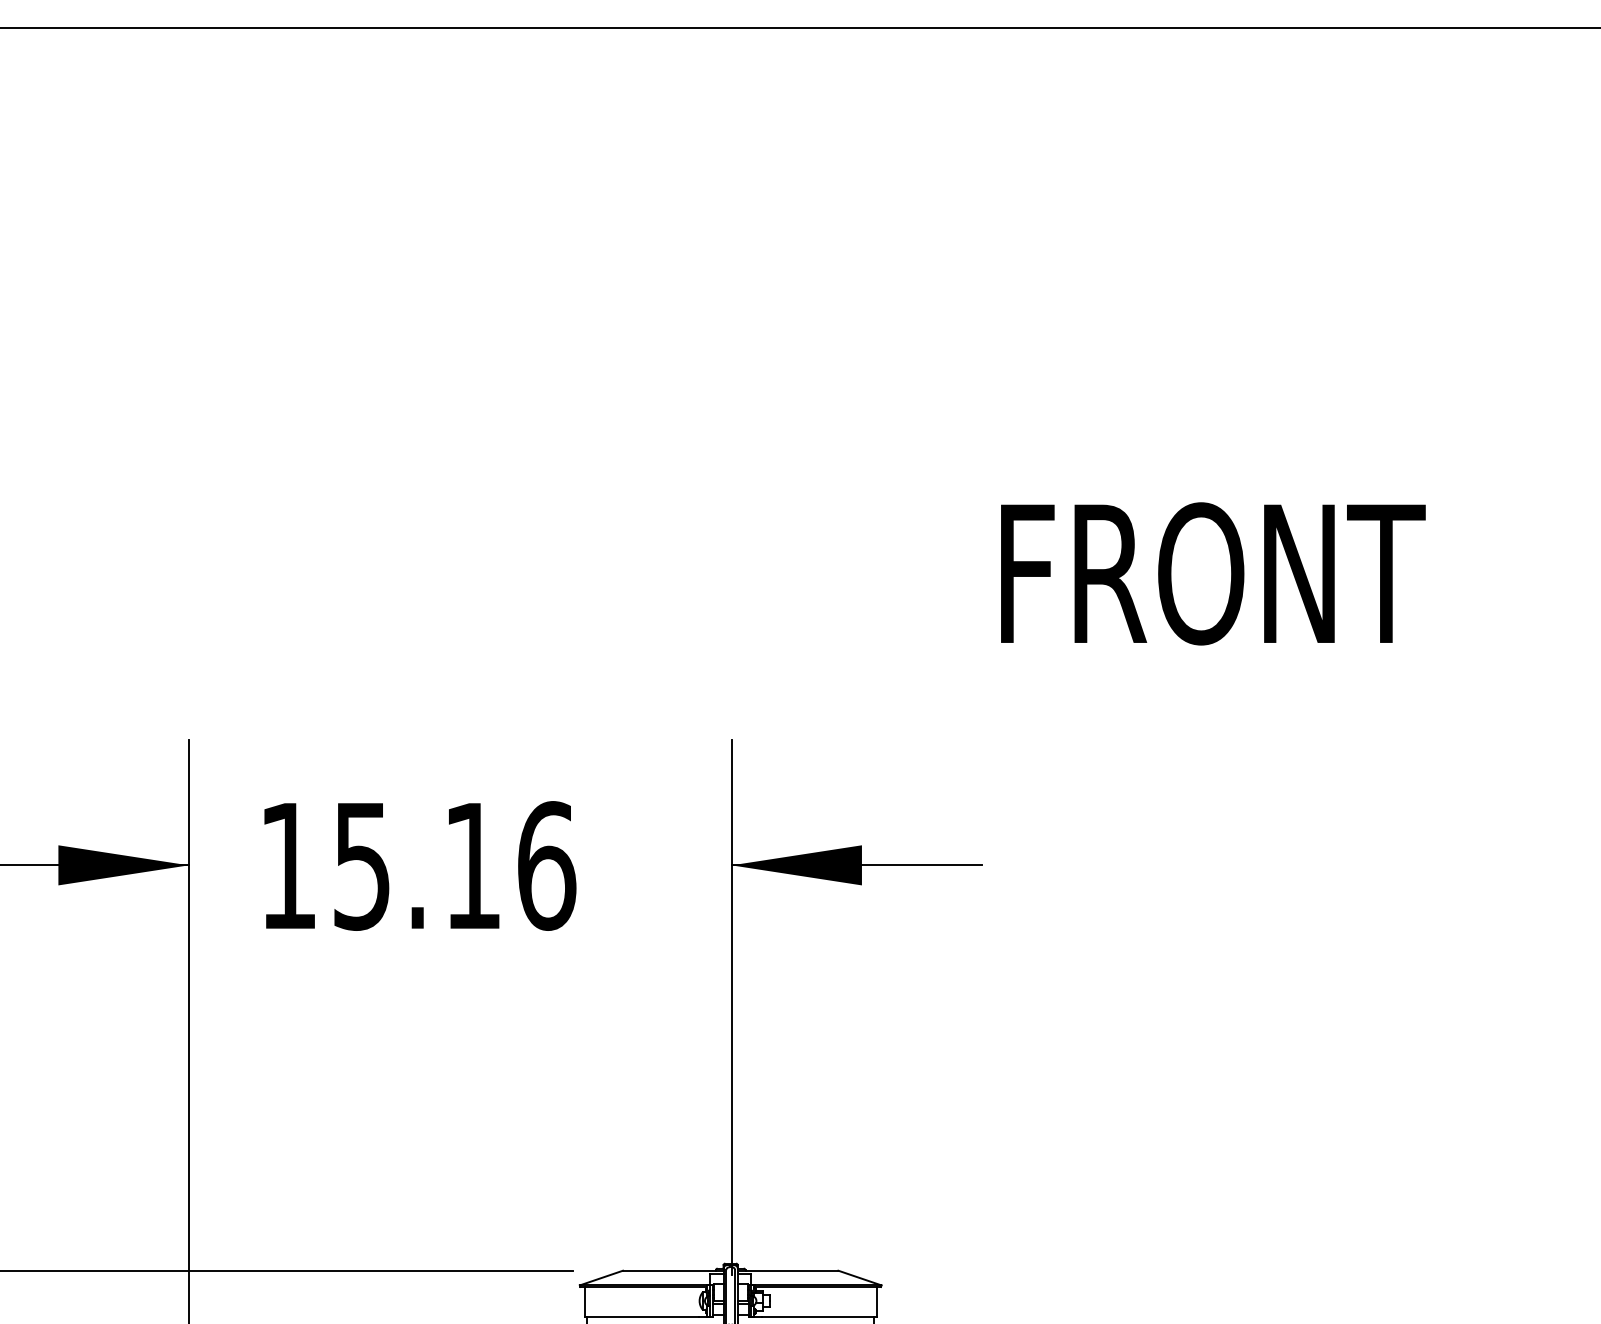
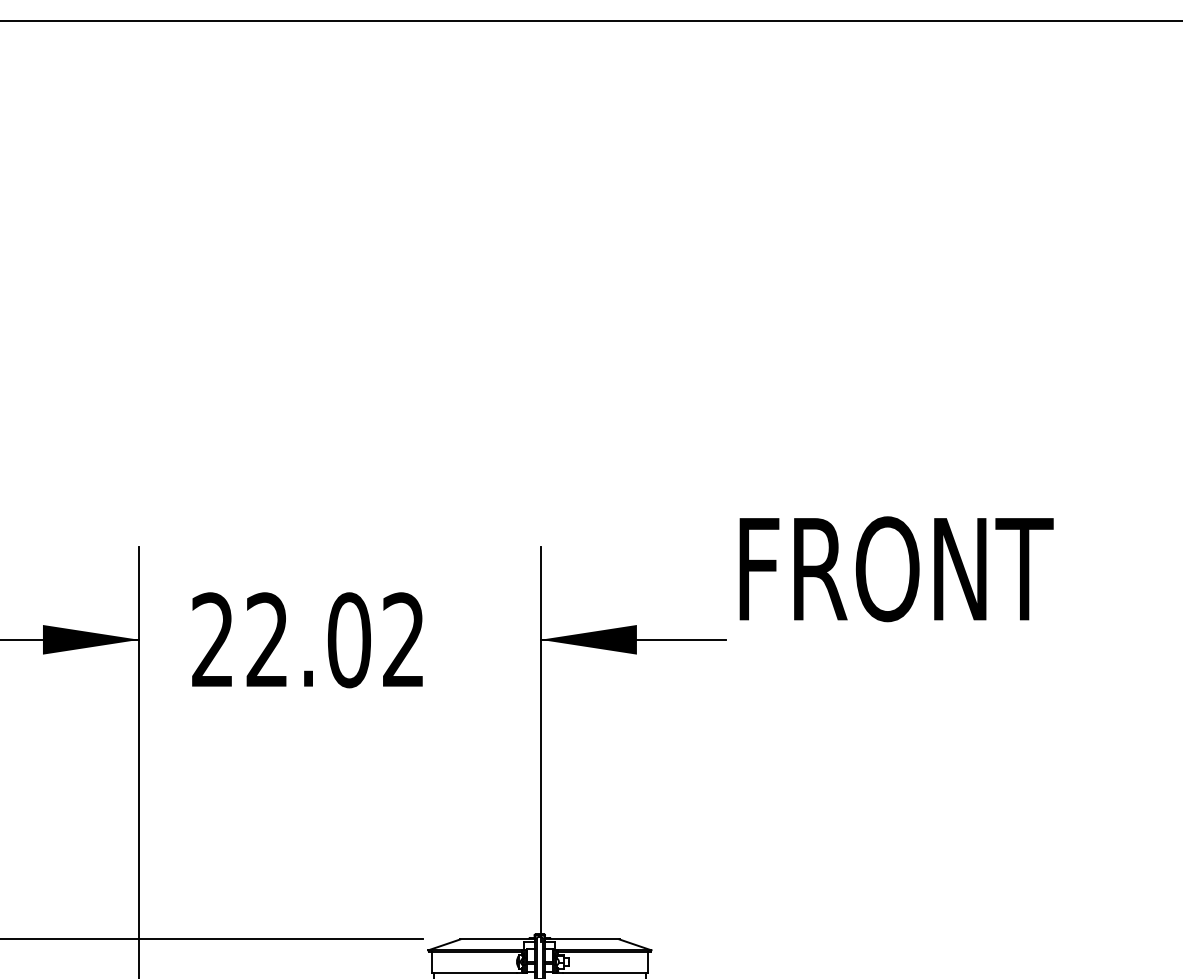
text: (1213, 573) -> (896, 568), moved
text: (418, 865) -> (309, 639), 15.16 -> 22.02

